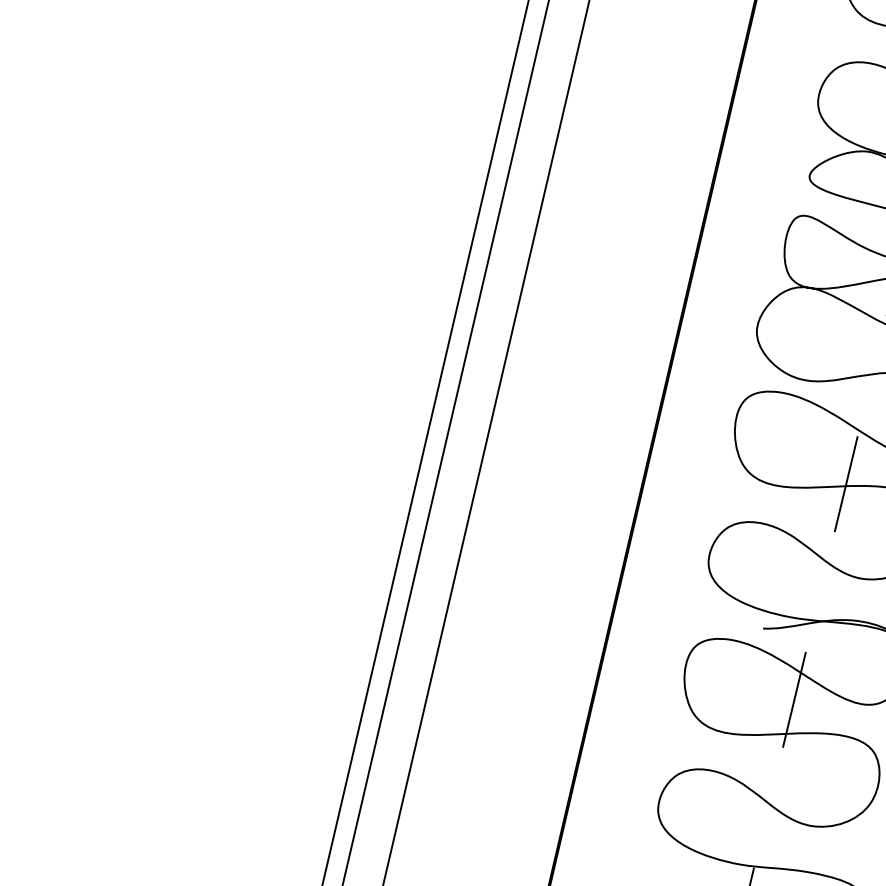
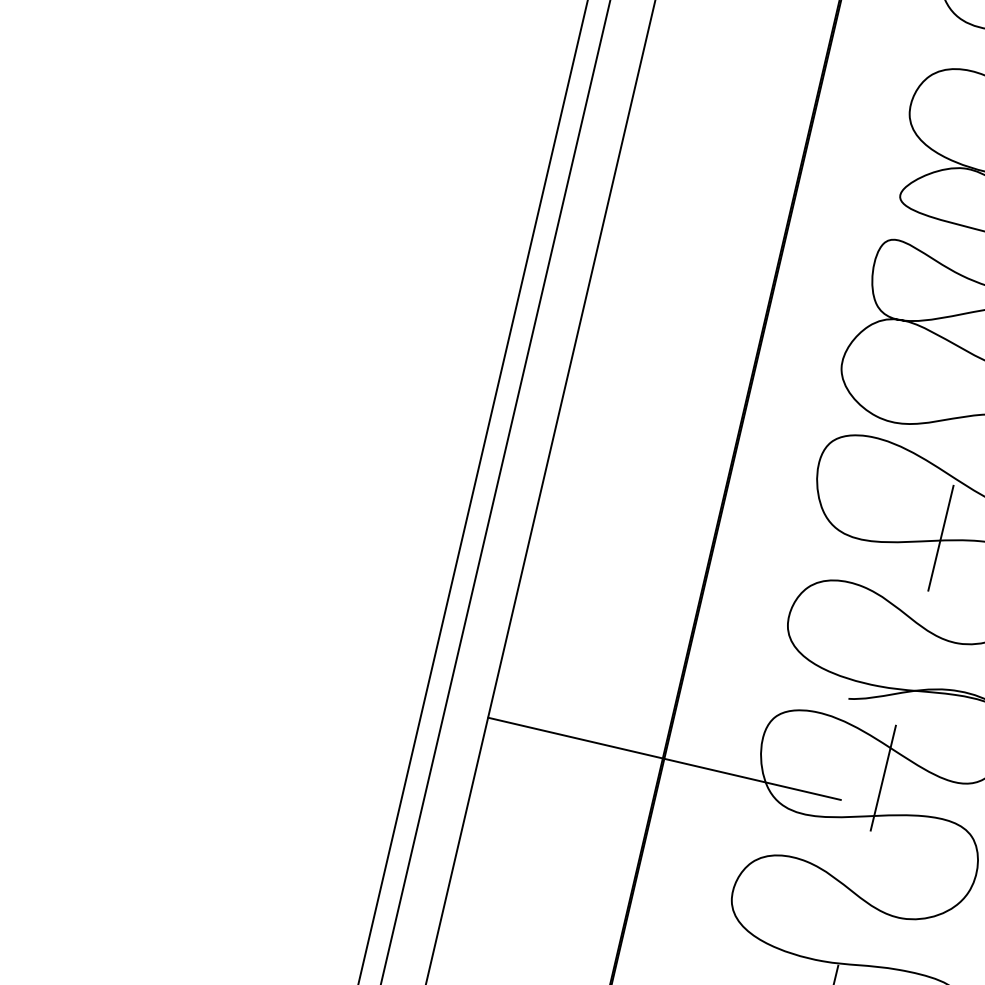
line: (597, 682) -> (664, 758), added

